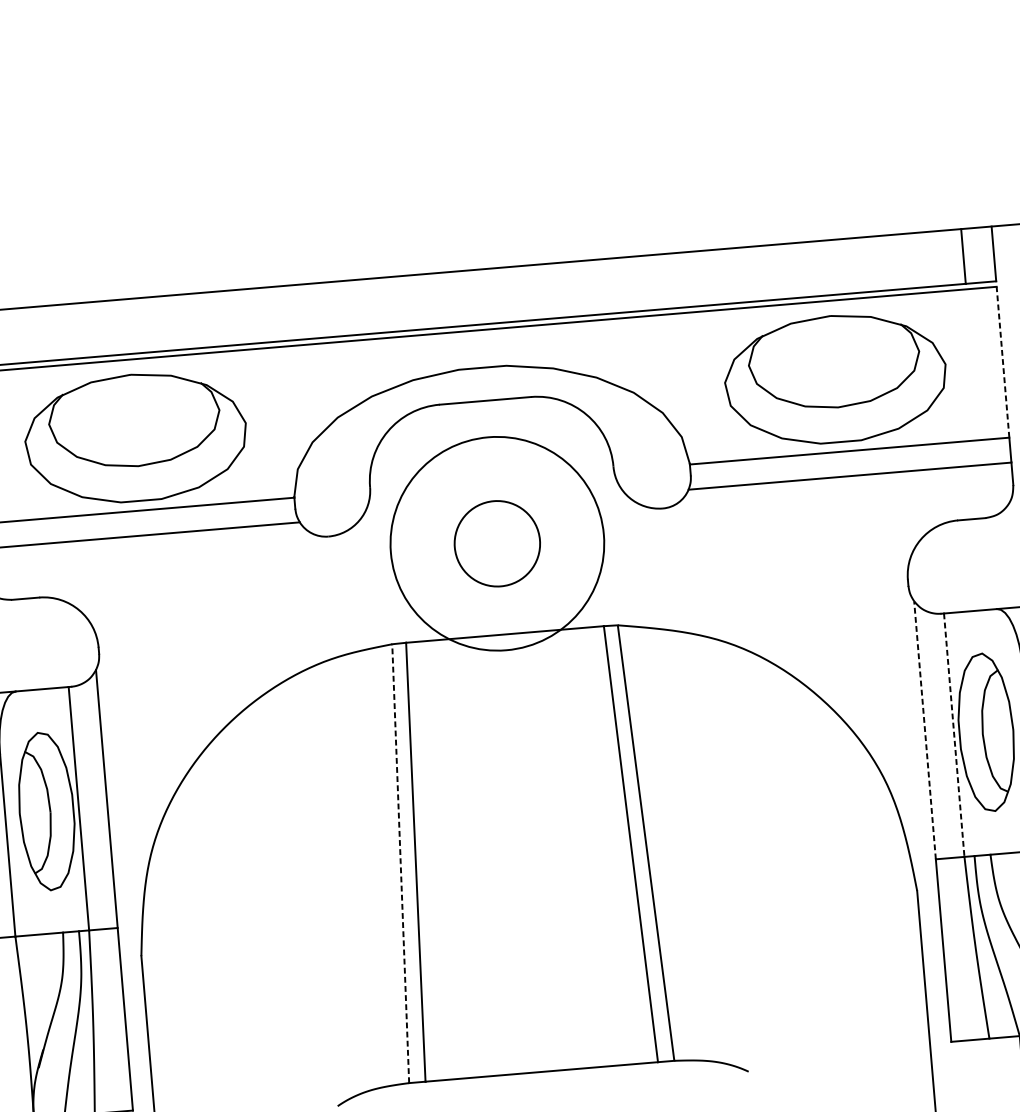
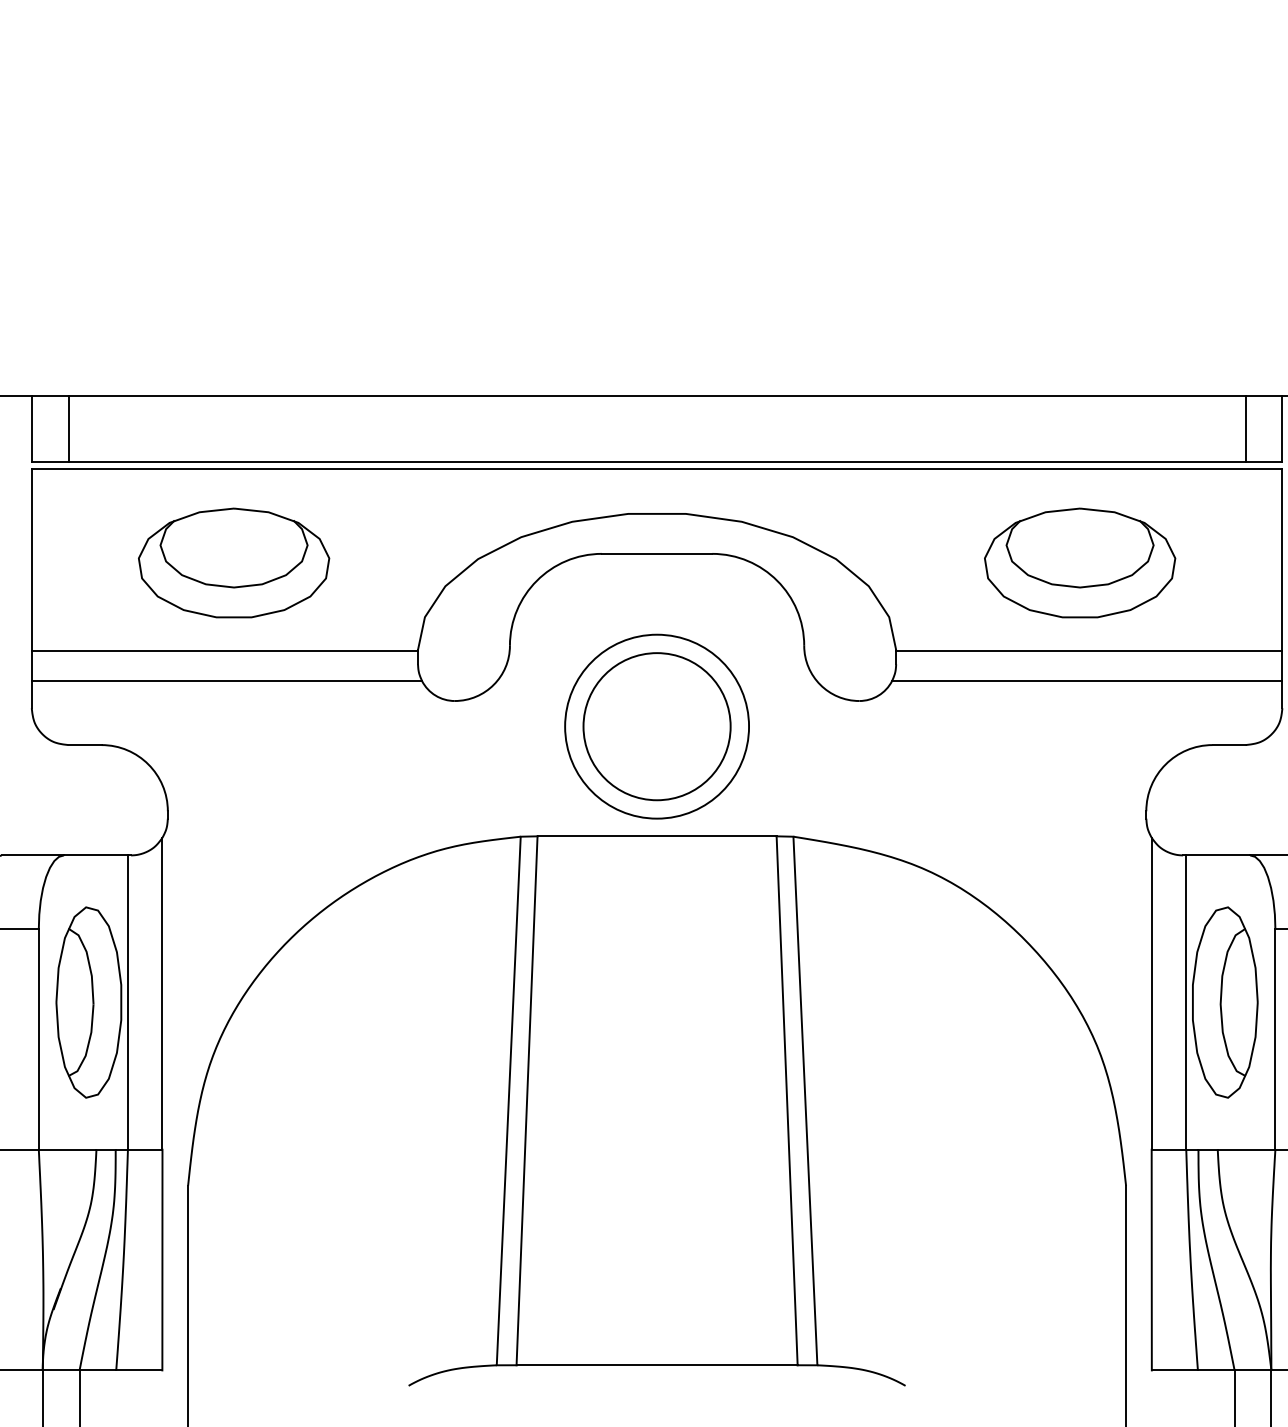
line: (1003, 362) -> (1282, 559), dashed -> solid
part: (836, 378) -> (1080, 562), size x0.71
part: (136, 437) -> (234, 562), size x0.71
circle: (496, 543) -> (656, 726), size x1.43
circle: (497, 543) -> (657, 726), size x0.71
line: (924, 730) -> (1151, 993), dashed -> solid
line: (954, 735) -> (1186, 1003), dashed -> solid
line: (400, 864) -> (508, 1101), dashed -> solid

